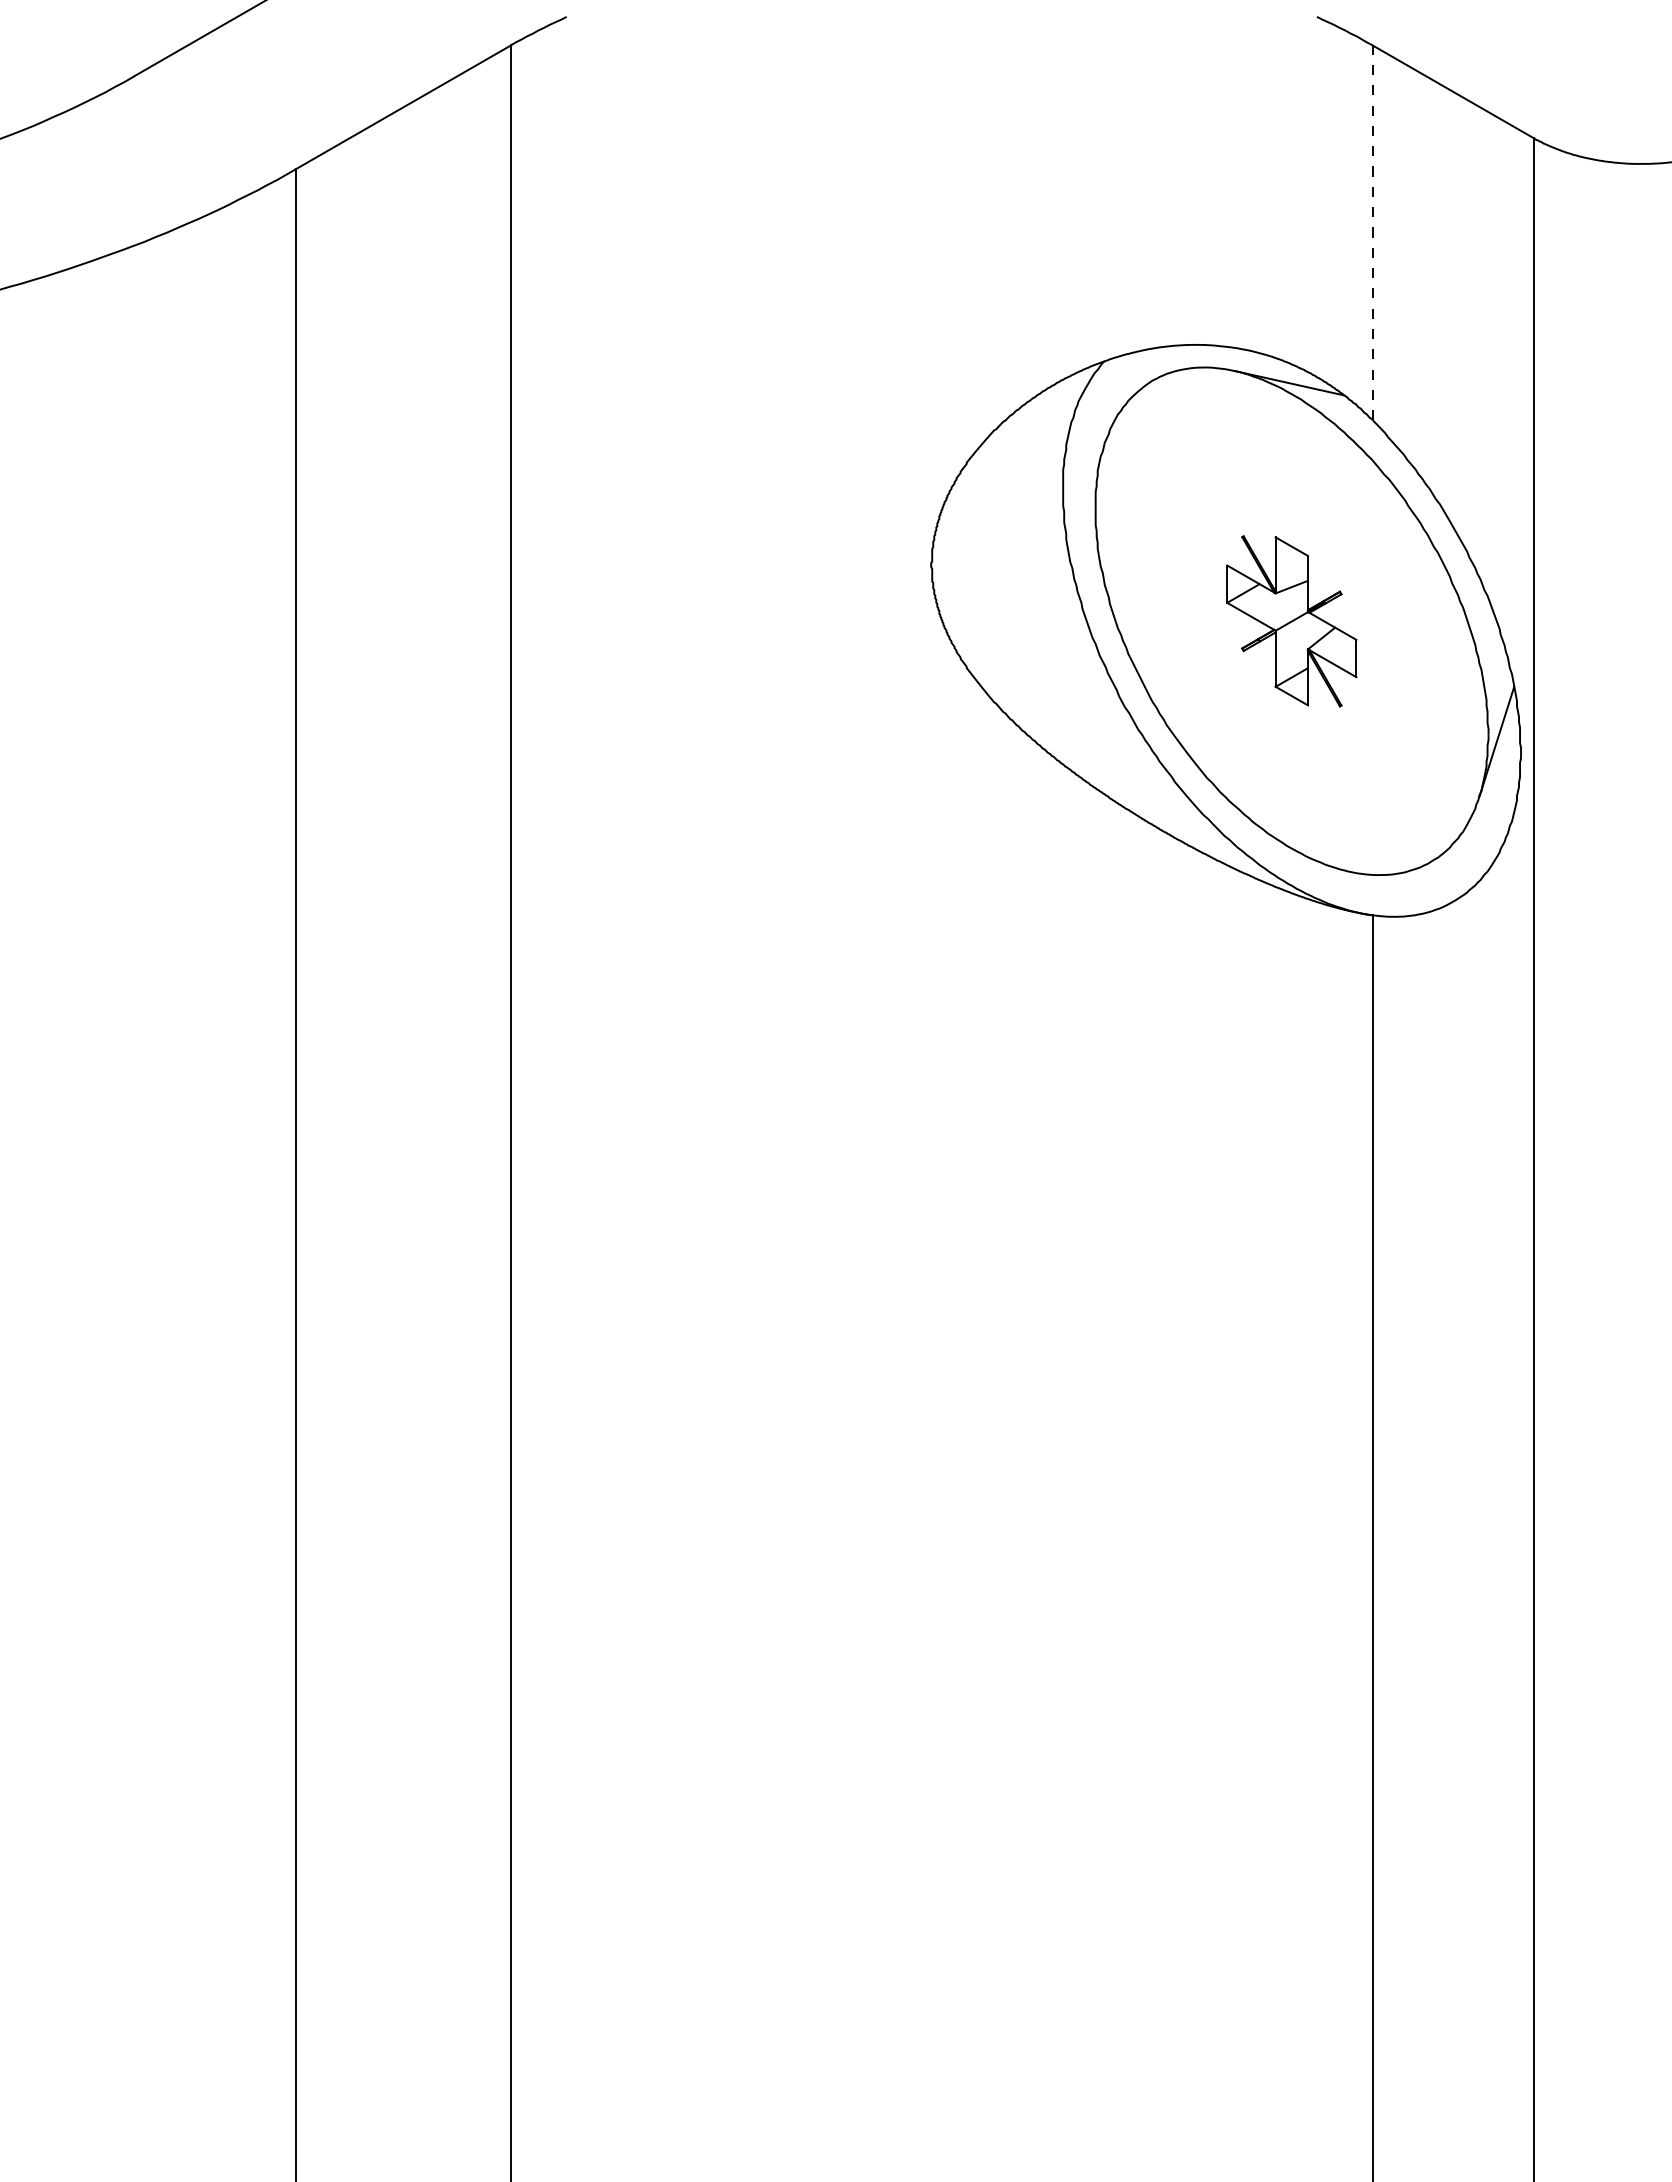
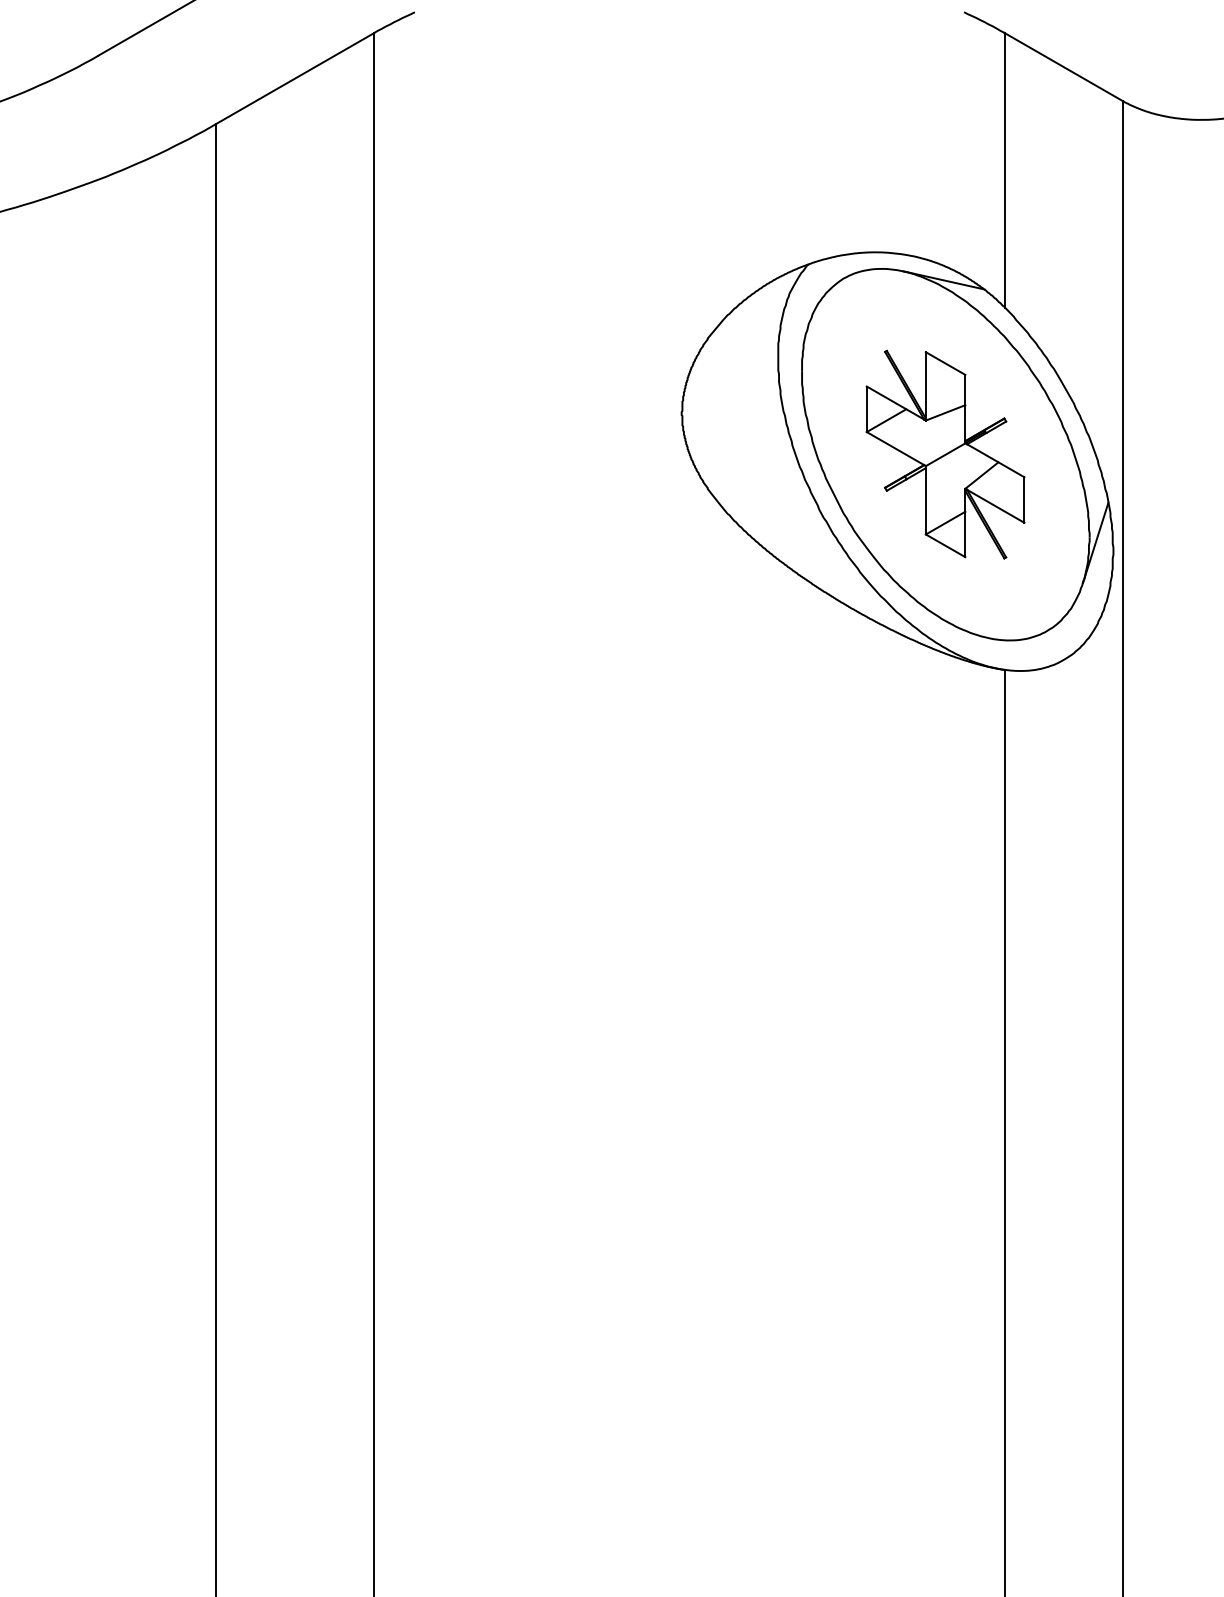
line: (1372, 232) -> (1004, 170), dashed -> solid
part: (1291, 621) -> (945, 454), size x1.67

